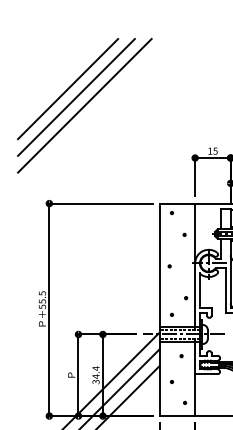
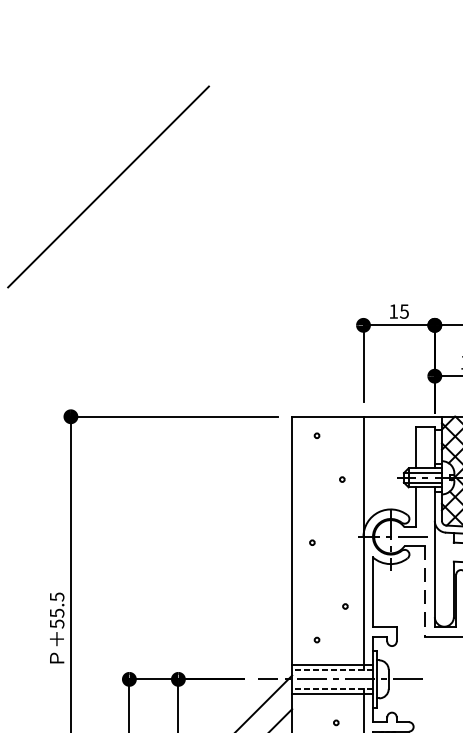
line: (76, 97) -> (125, 203), removed
line: (84, 105) -> (141, 219), removed
line: (225, 290) -> (424, 591), solid -> dashed

